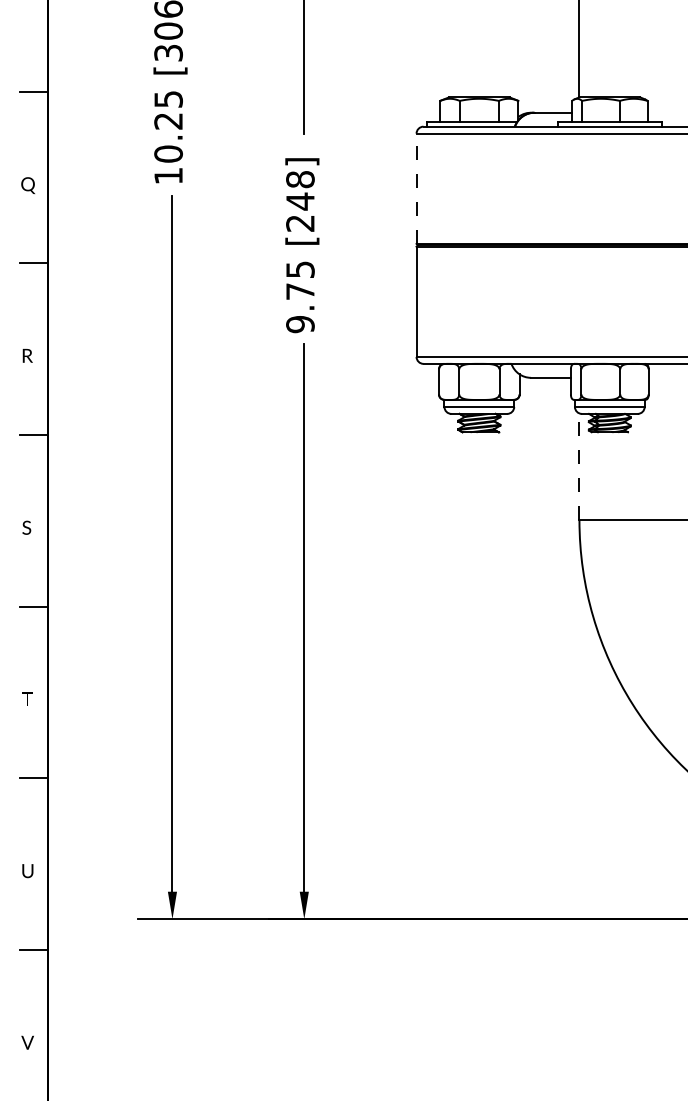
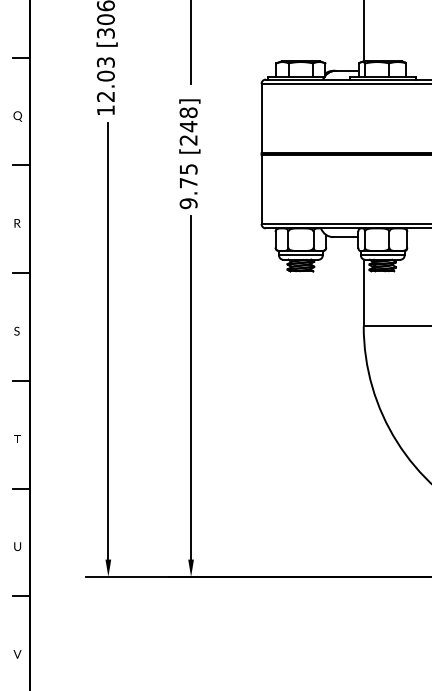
text: (167, 126) -> (105, 79), 10.25 -> 12.03
line: (416, 188) -> (261, 118), dashed -> solid
line: (579, 466) -> (363, 292), dashed -> solid

